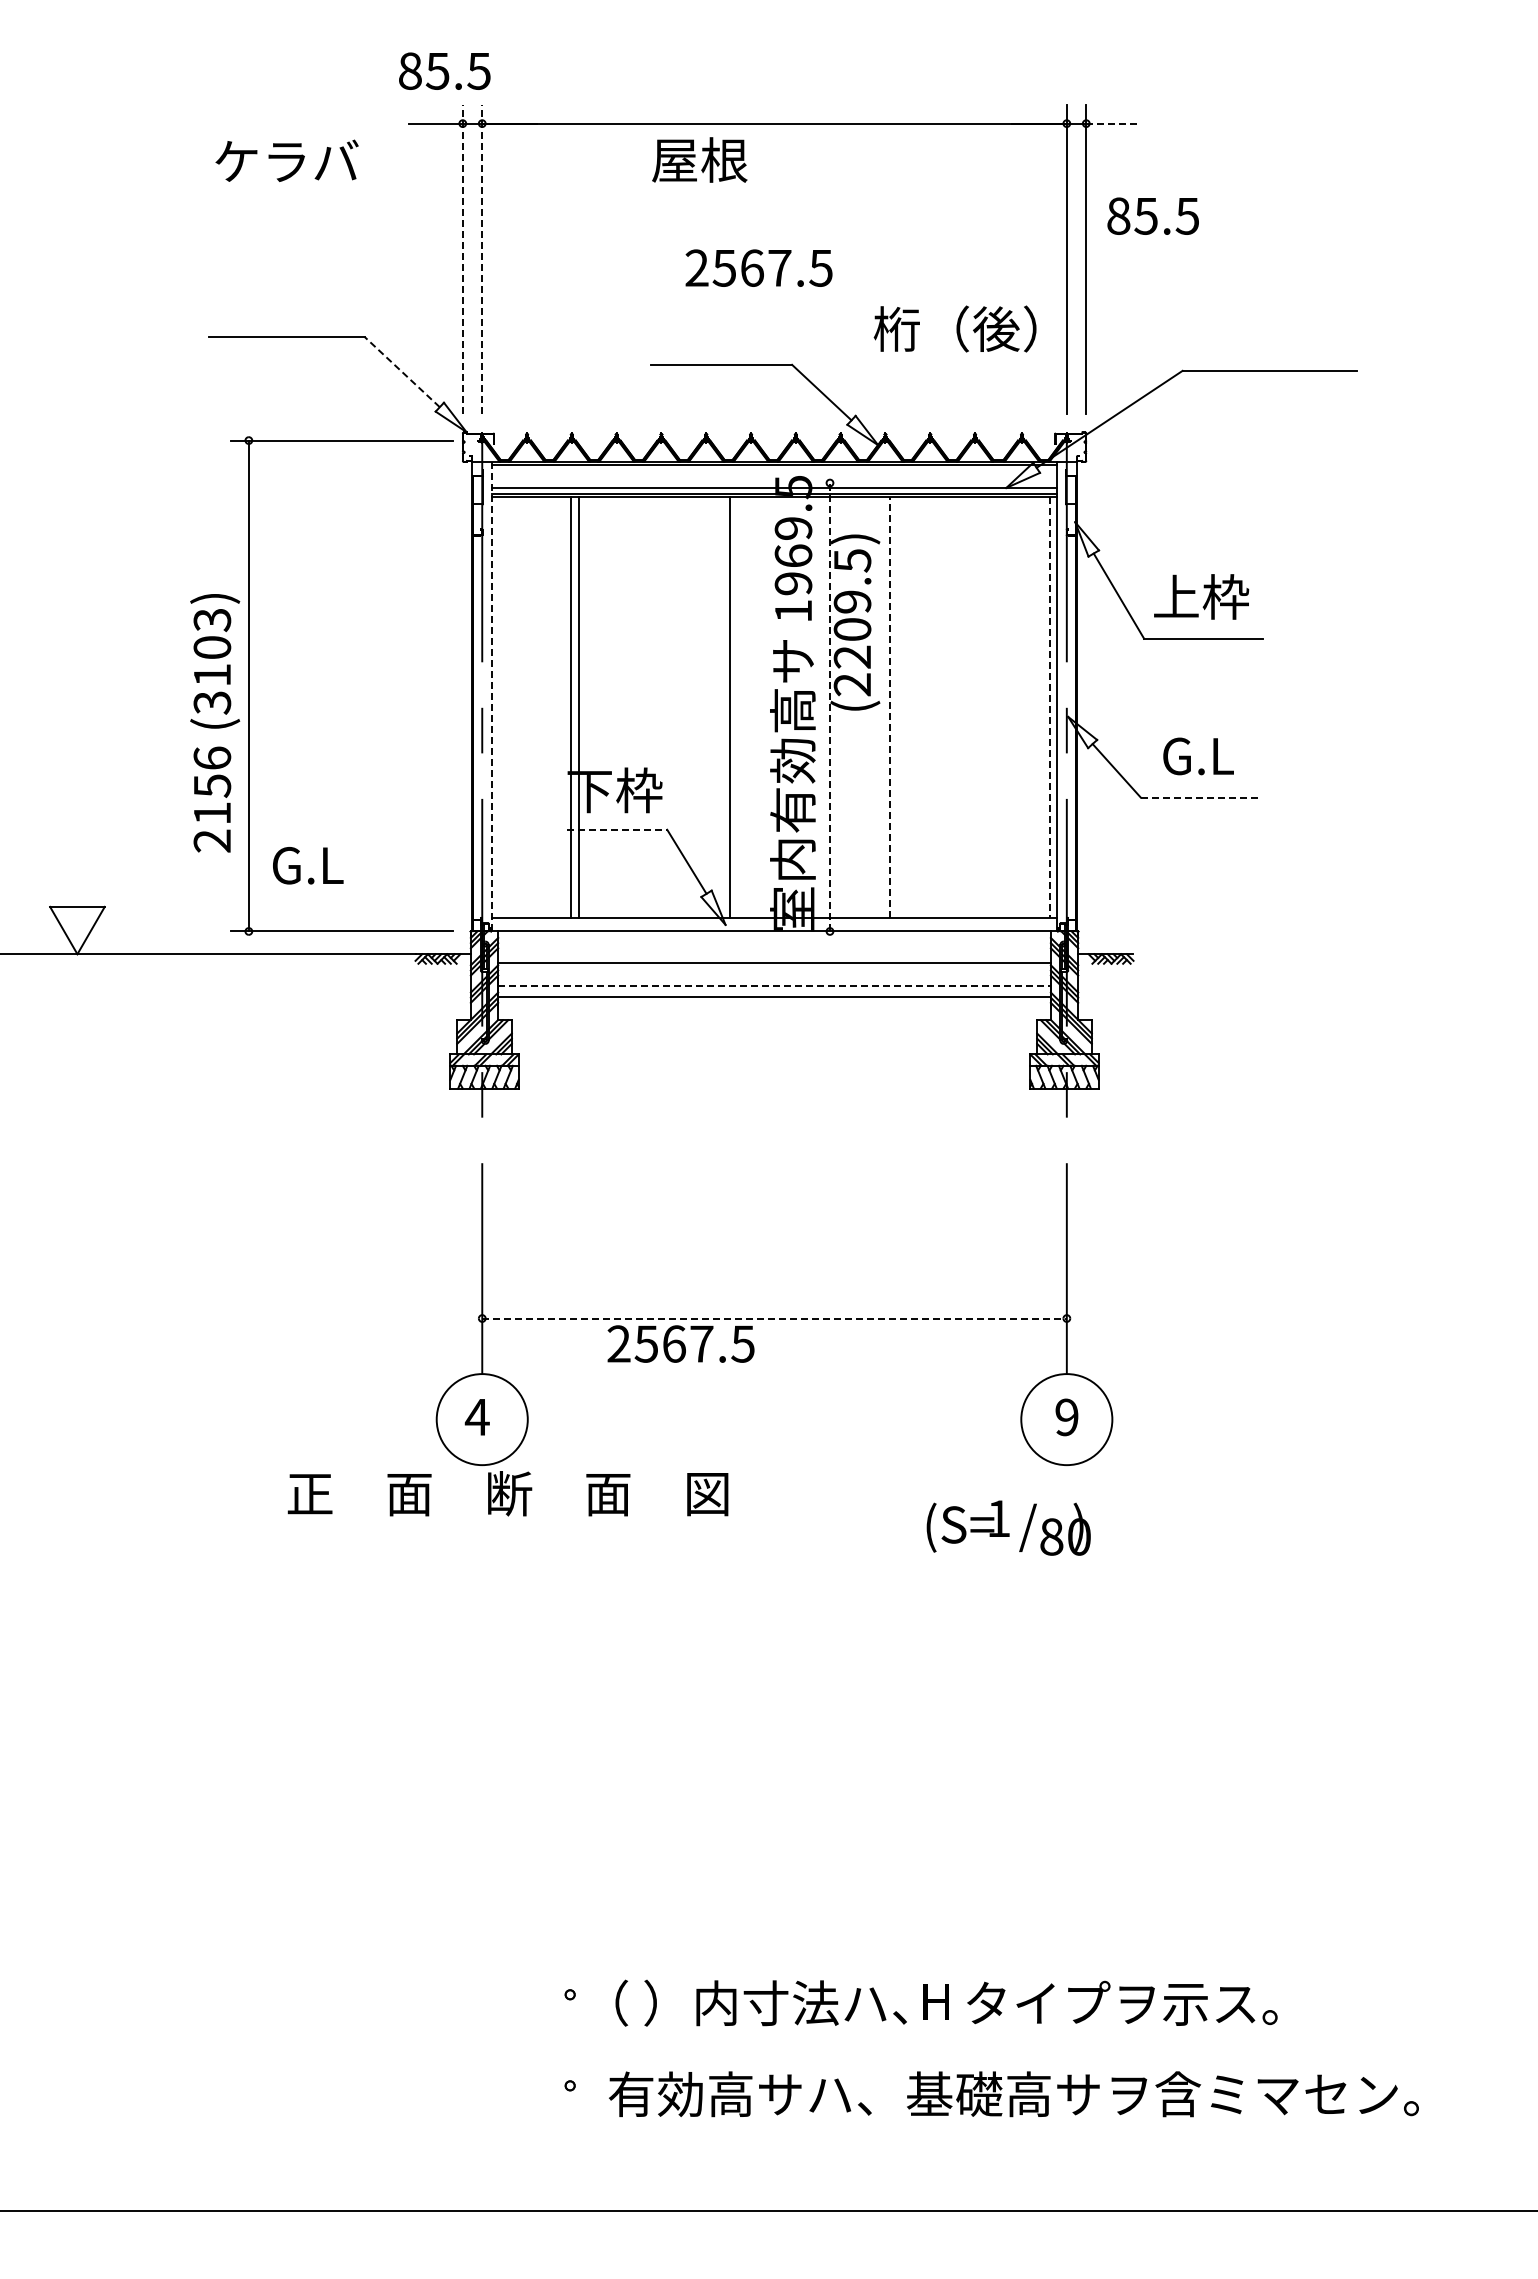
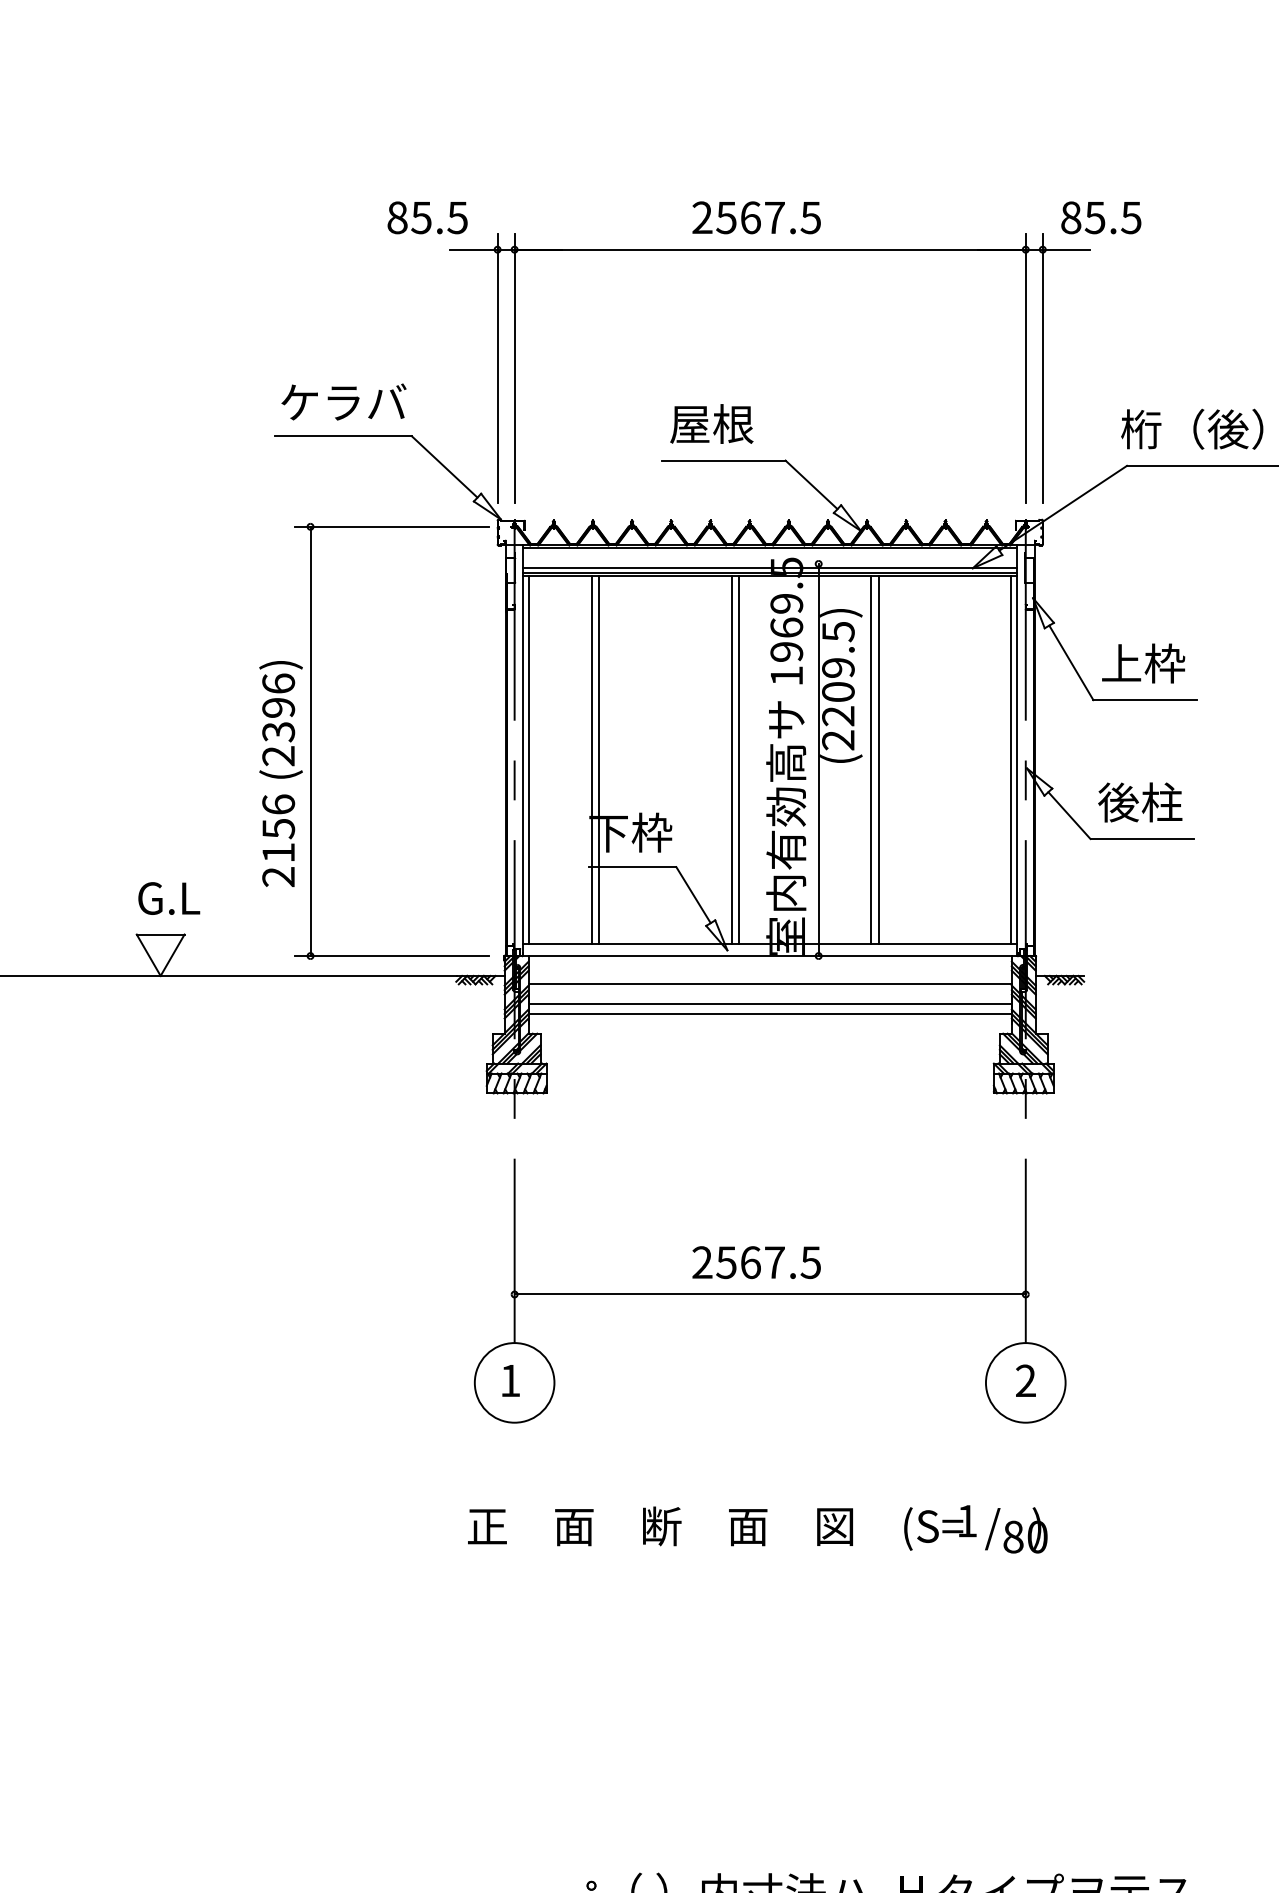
text: (444, 70) -> (427, 217), moved
line: (1113, 123) -> (1066, 249), dashed -> solid
text: (699, 159) -> (711, 423), moved
text: (286, 160) -> (343, 401), moved
text: (1152, 215) -> (1100, 217), moved
line: (462, 259) -> (497, 368), dashed -> solid
line: (482, 259) -> (514, 368), dashed -> solid
text: (758, 267) -> (756, 217), moved
text: (954, 328) -> (1191, 428), moved
line: (401, 371) -> (444, 466), dashed -> solid
text: (212, 661) -> (278, 719), (3103) -> (2396)
line: (491, 696) -> (522, 750), dashed -> solid
line: (829, 706) -> (818, 759), dashed -> solid
line: (498, 707) -> (528, 760), added
line: (738, 707) -> (738, 760), added
line: (890, 707) -> (871, 760), dashed -> solid
line: (898, 707) -> (878, 760), added
line: (1050, 708) -> (1011, 761), dashed -> solid
text: (1197, 755) -> (1140, 802), G.L -> 後柱
line: (1200, 797) -> (1142, 838), dashed -> solid
line: (617, 829) -> (632, 866), dashed -> solid
text: (308, 865) -> (169, 898), moved
line: (775, 986) -> (771, 1004), dashed -> solid
line: (775, 1318) -> (771, 1294), dashed -> solid
text: (680, 1343) -> (756, 1262), moved
text: (476, 1417) -> (509, 1381), 4 -> 1
text: (1066, 1417) -> (1025, 1381), 9 -> 2
text: (507, 1493) -> (659, 1526), moved
text: (1008, 1527) -> (975, 1528), moved

